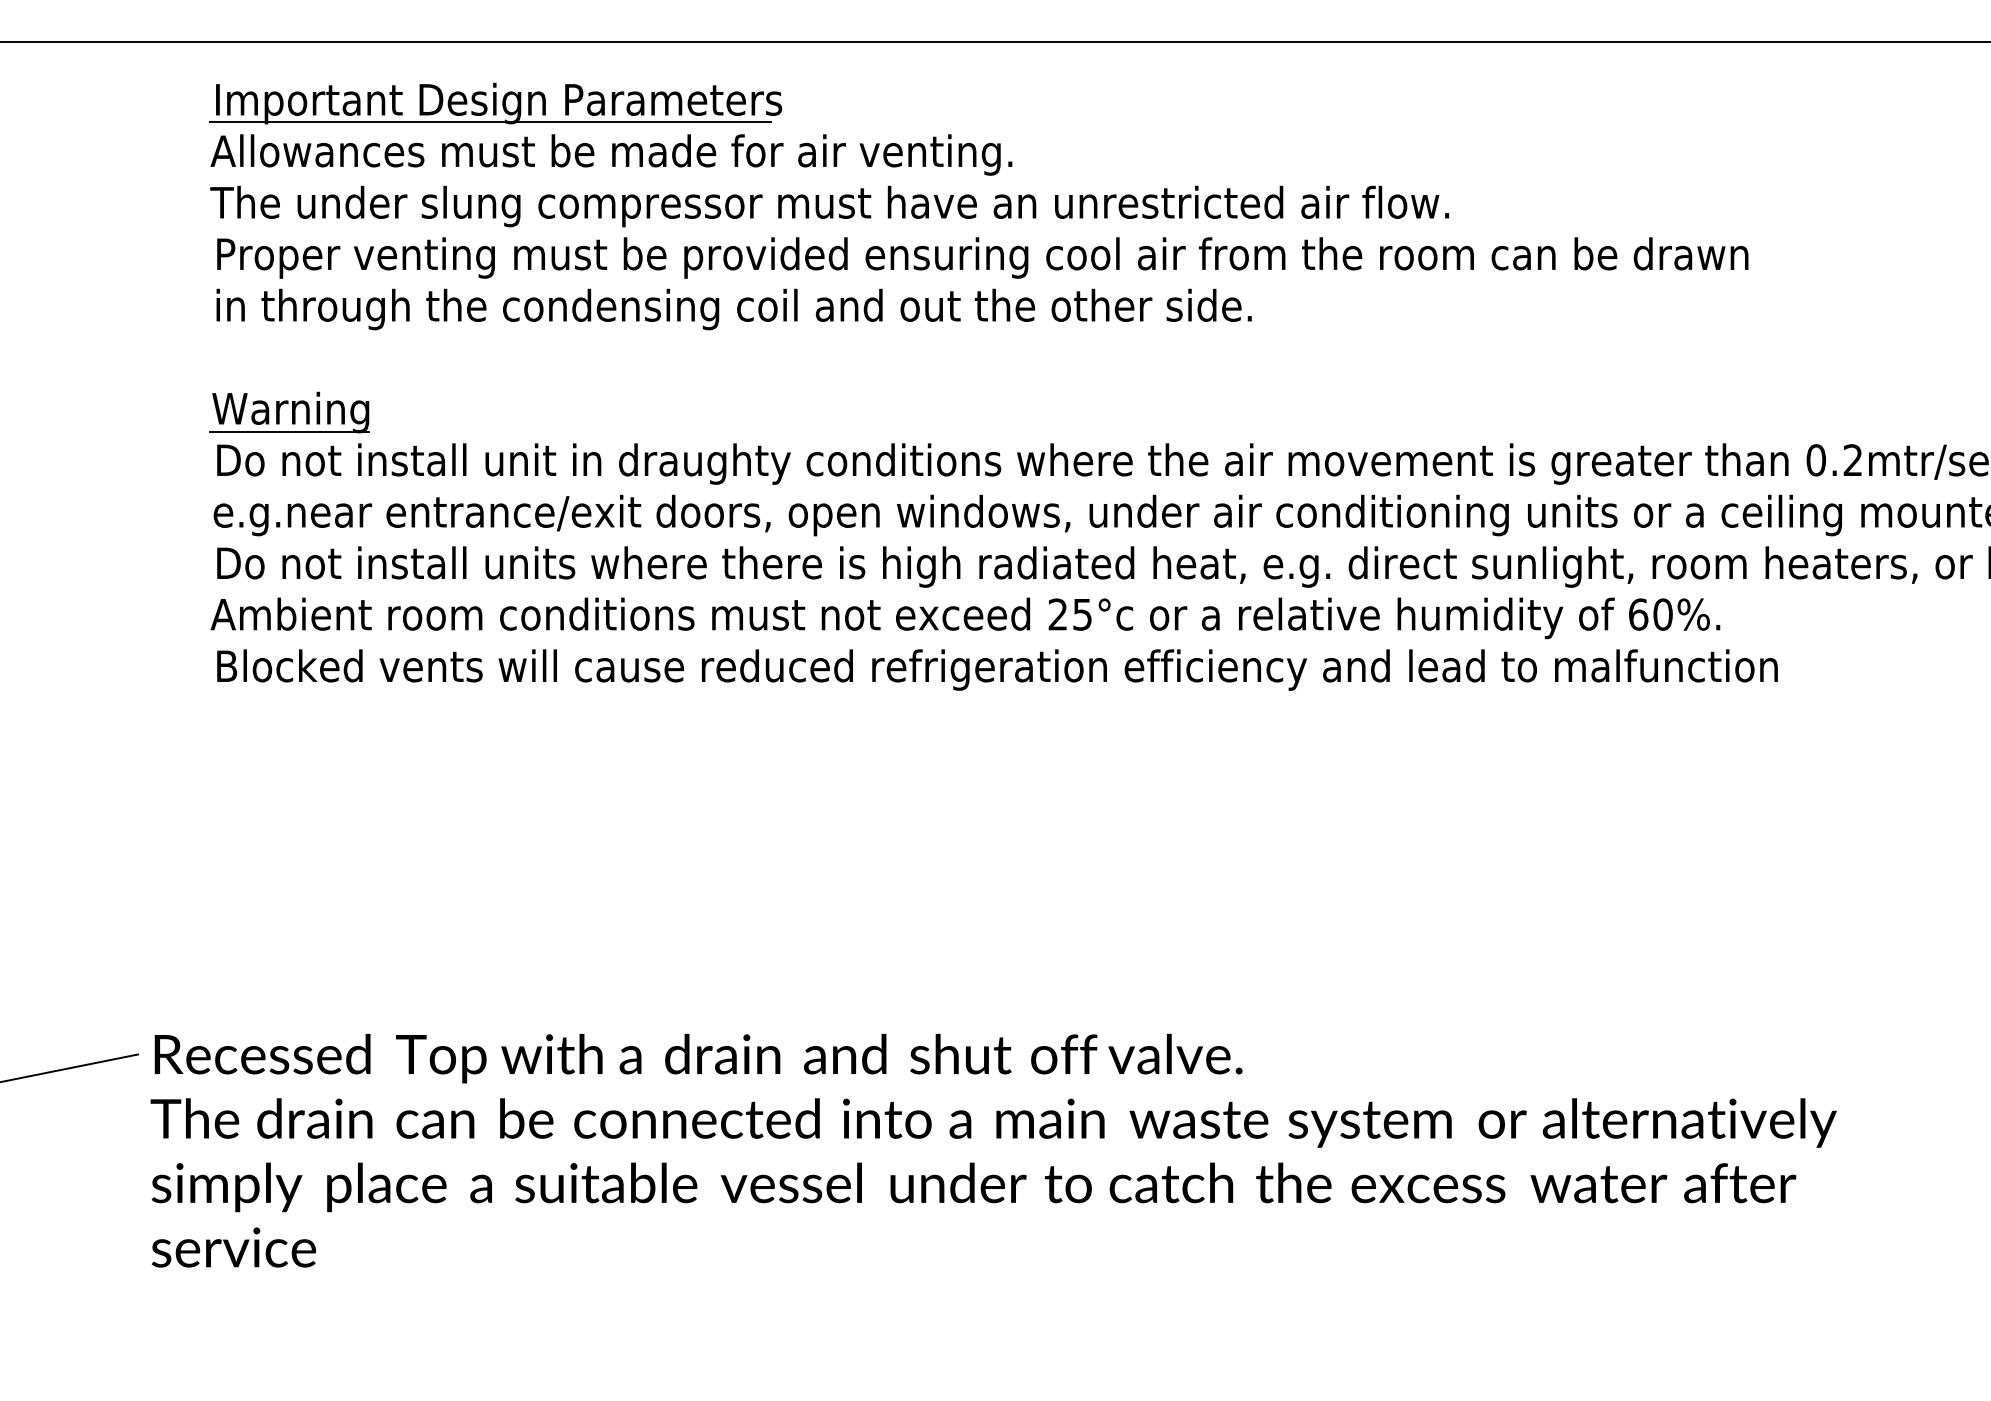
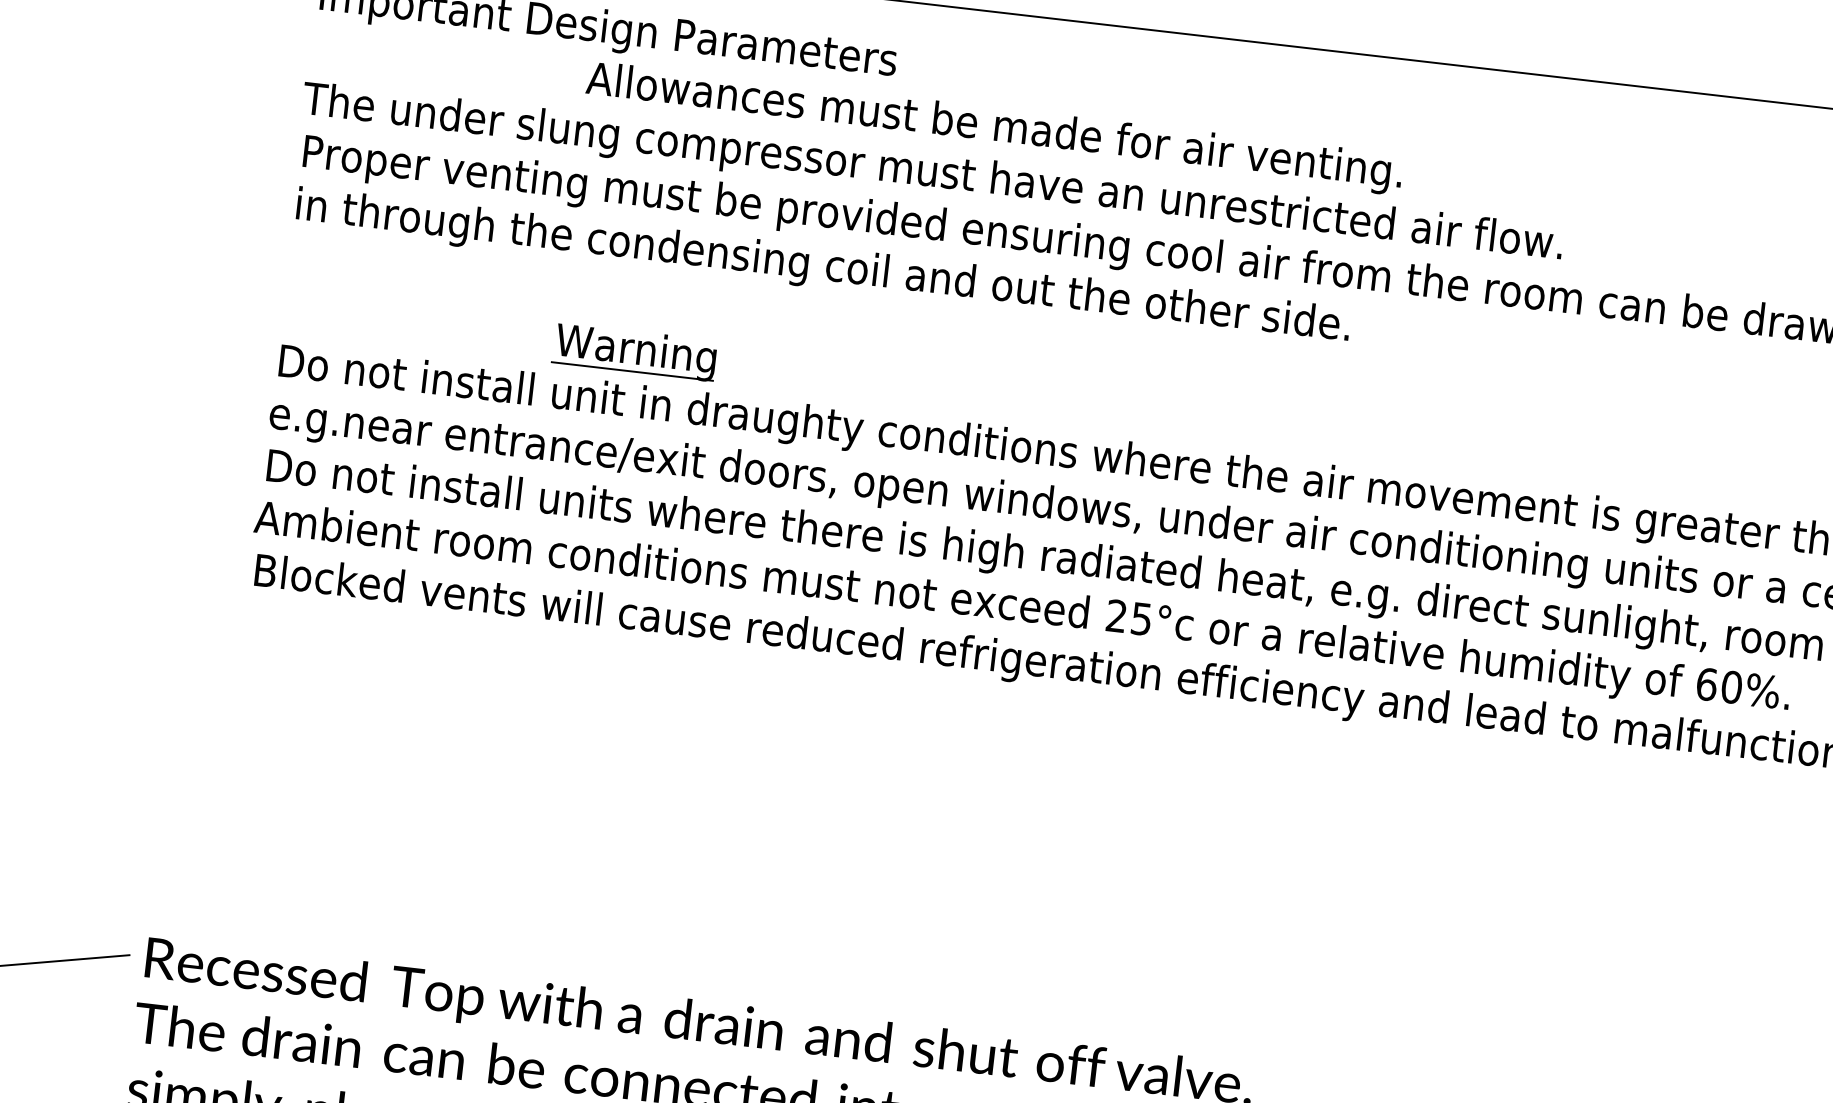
line: (490, 122) -> (597, 49), removed
text: (611, 154) -> (994, 127), moved
part: (289, 412) -> (634, 352), moved

